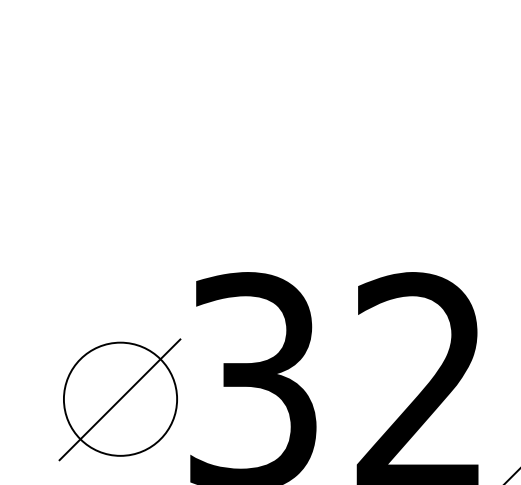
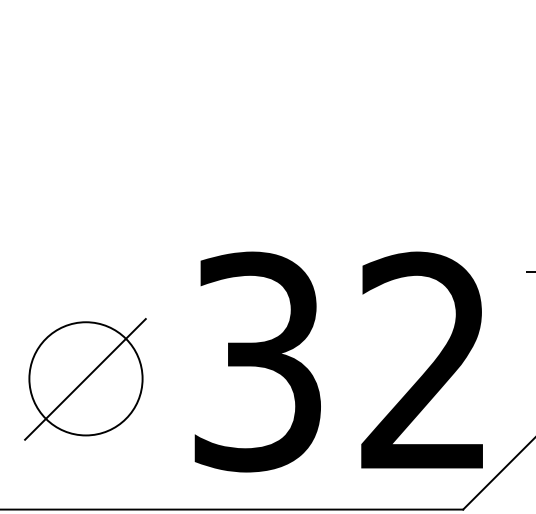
part: (120, 399) -> (85, 379), moved

